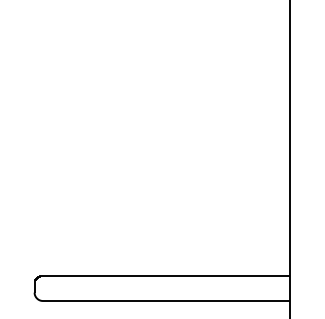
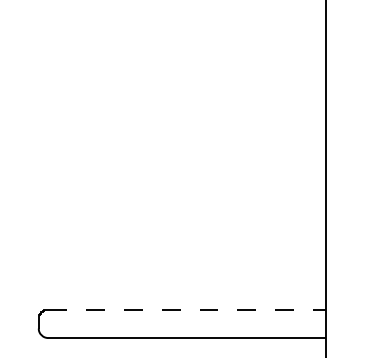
line: (166, 275) -> (187, 309), solid -> dashed

